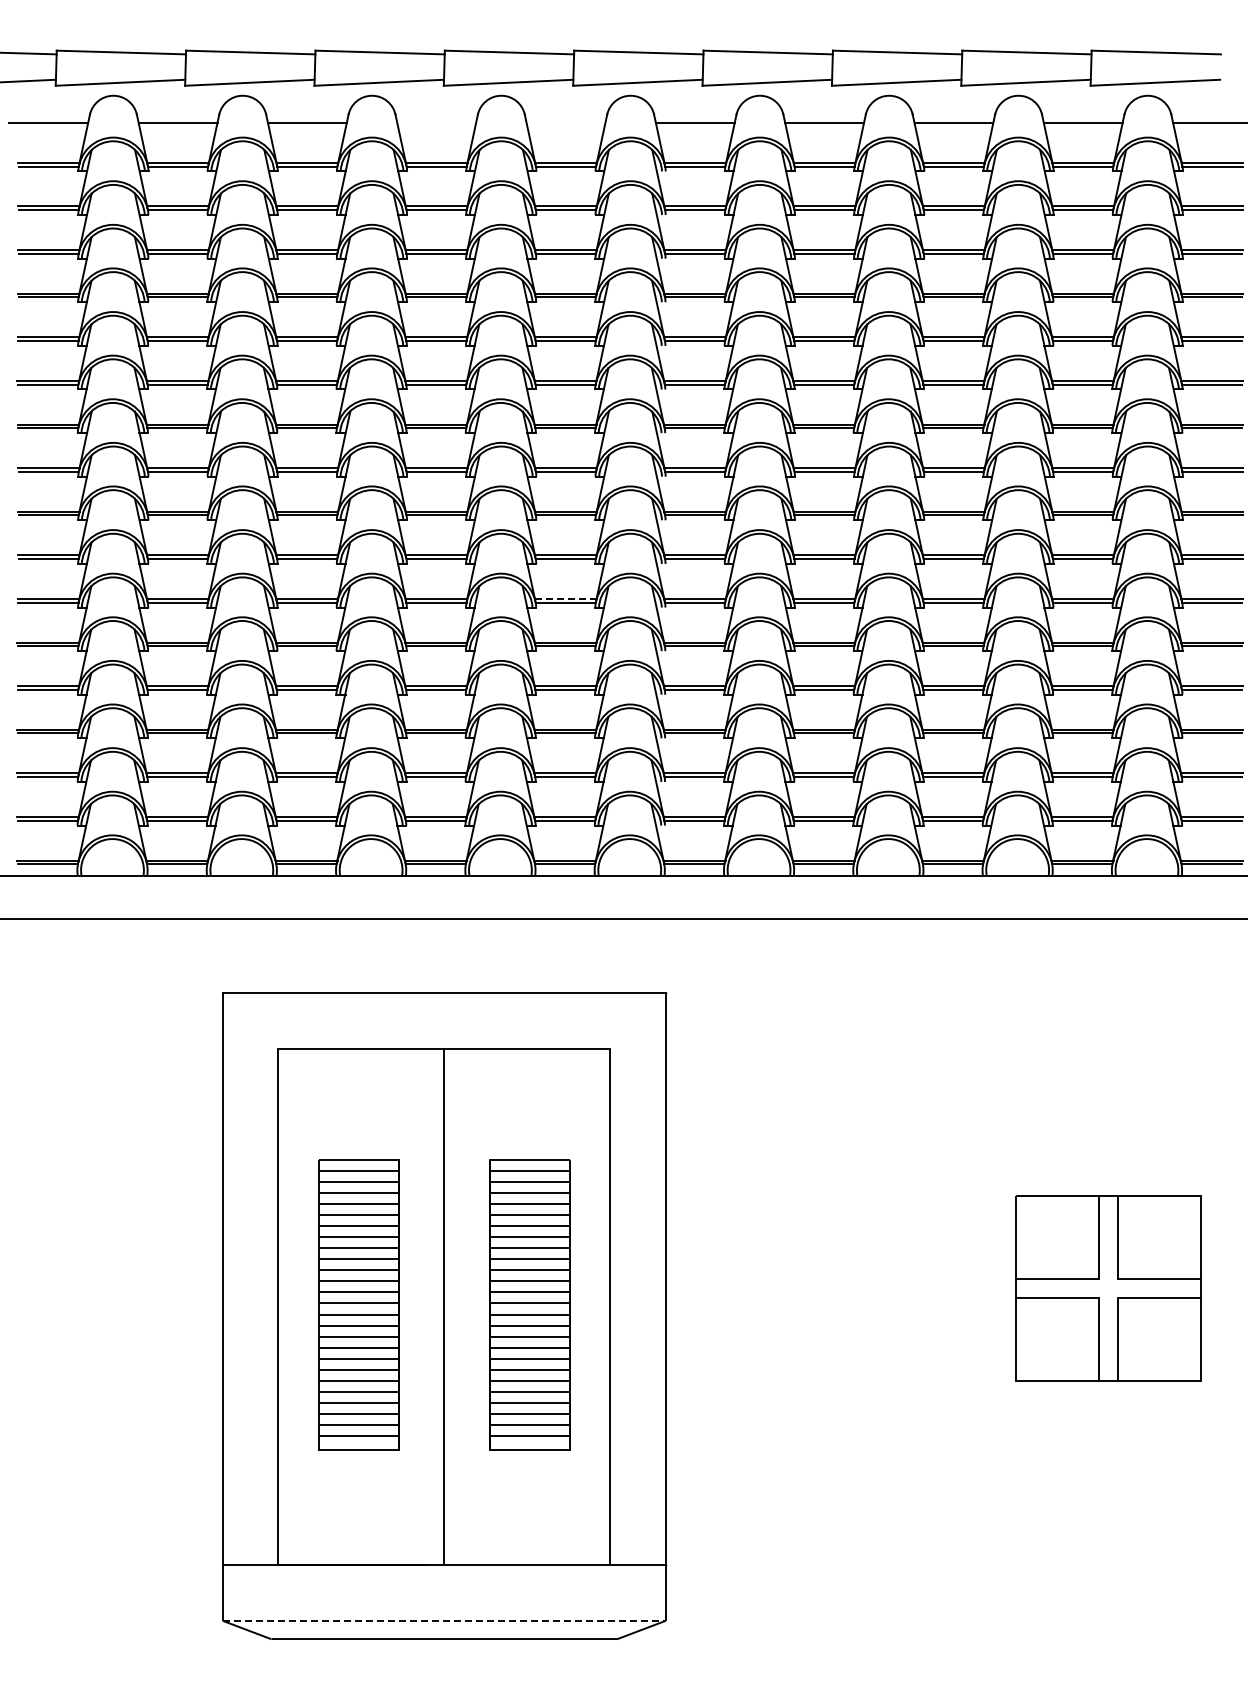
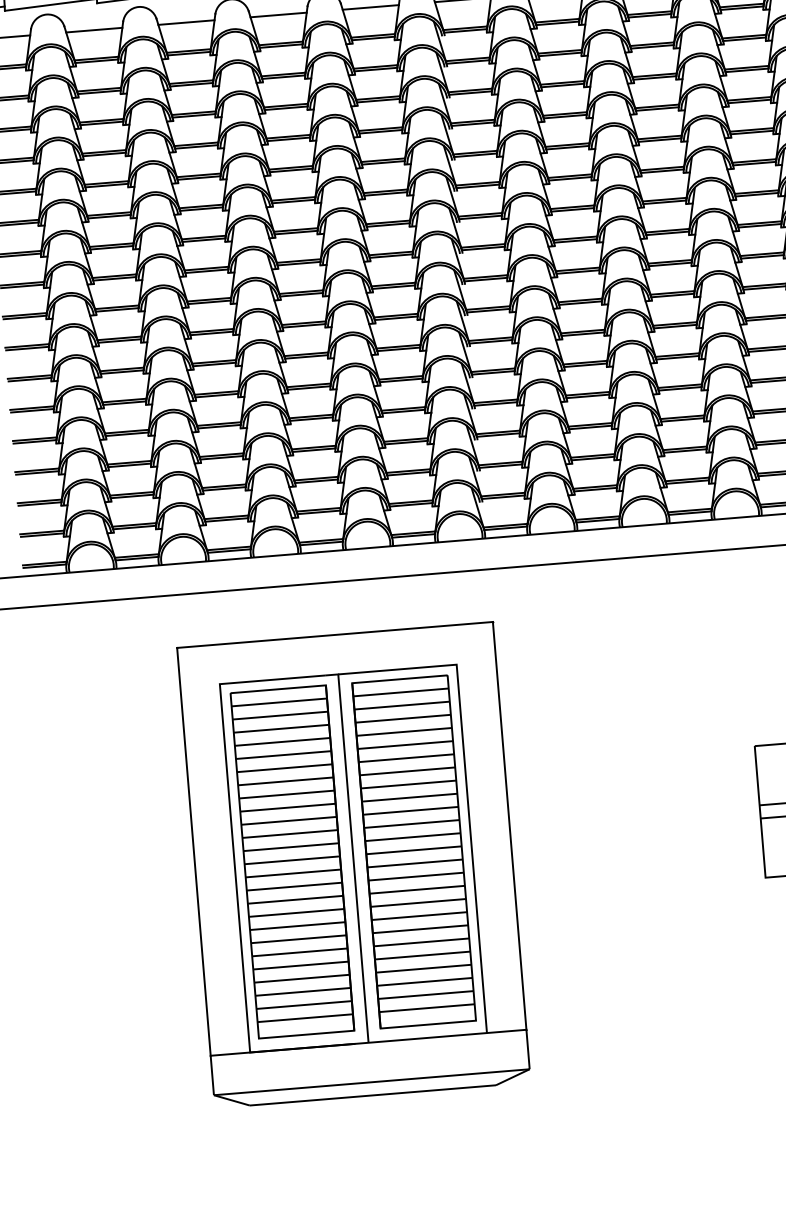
line: (436, 122) -> (278, 14), added
line: (565, 122) -> (370, 7), added
line: (565, 598) -> (398, 346), dashed -> solid
part: (358, 1304) -> (292, 861), size x1.67
part: (529, 1304) -> (414, 851), size x1.67
line: (444, 1620) -> (371, 1081), dashed -> solid

